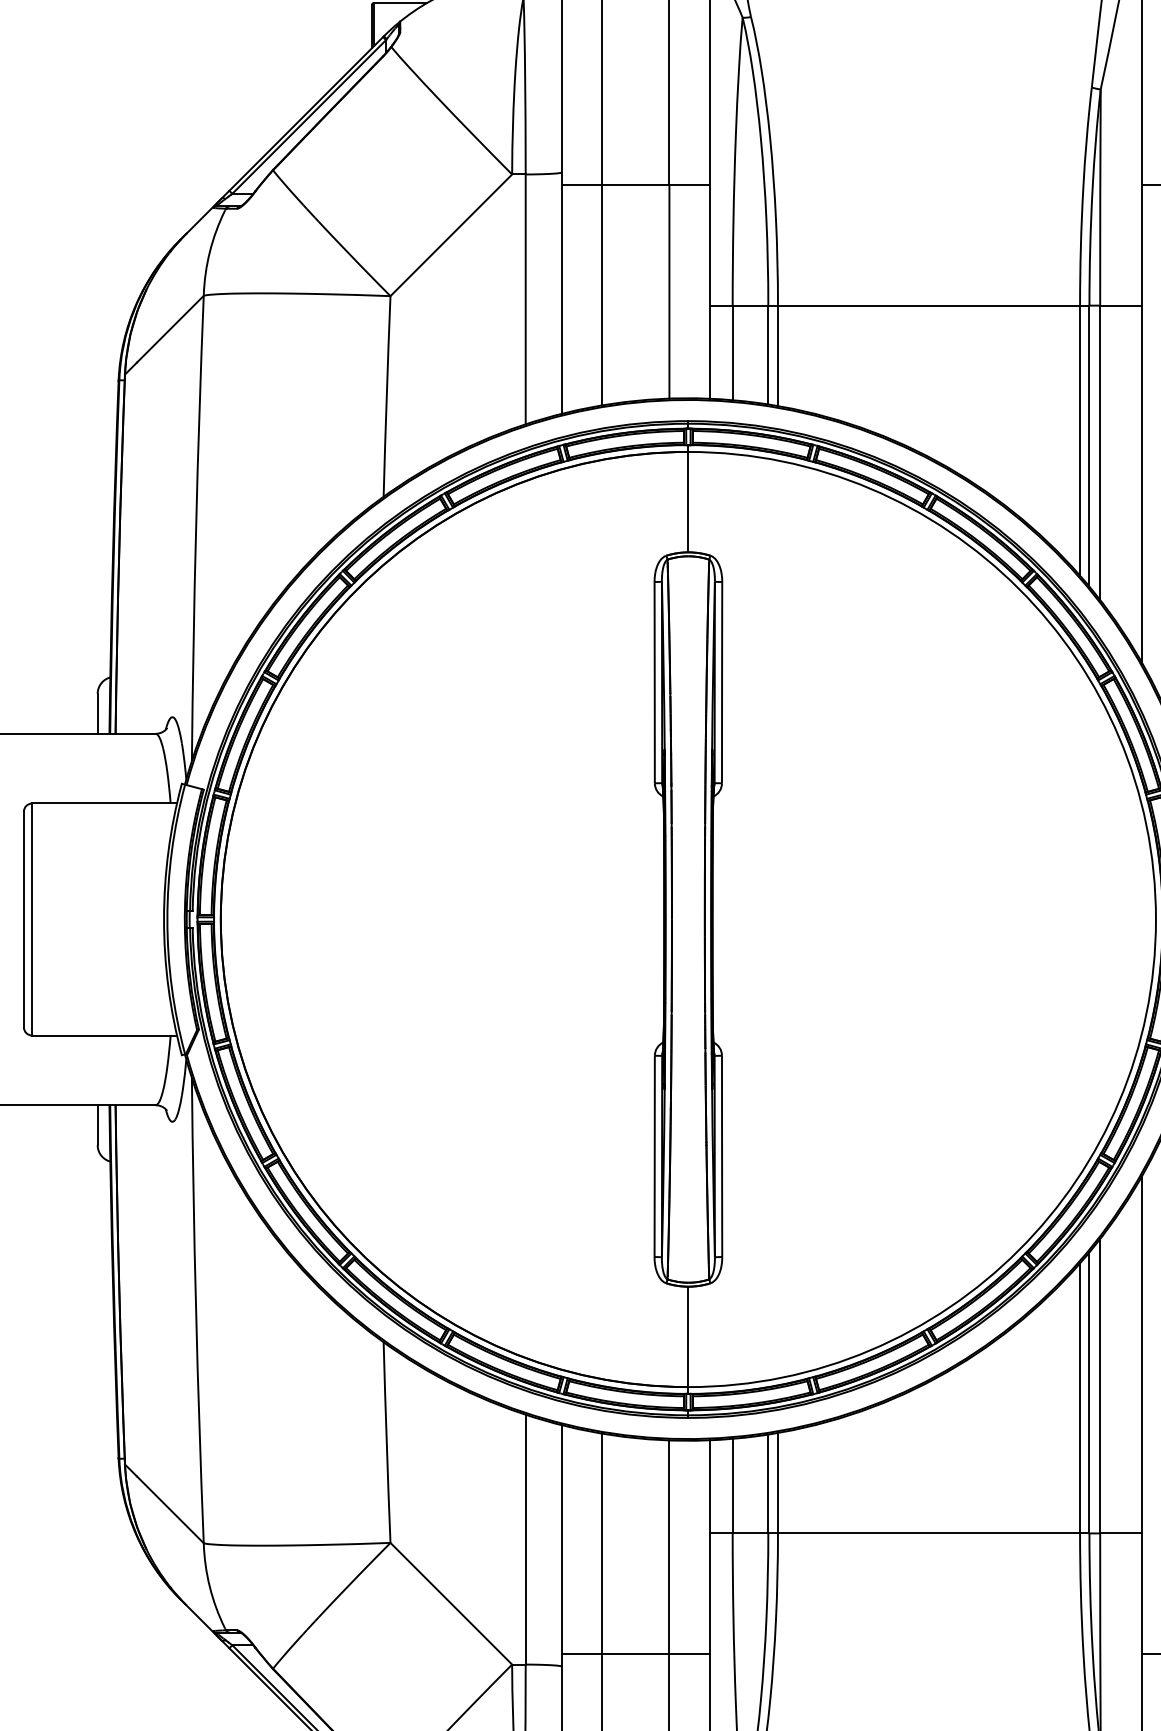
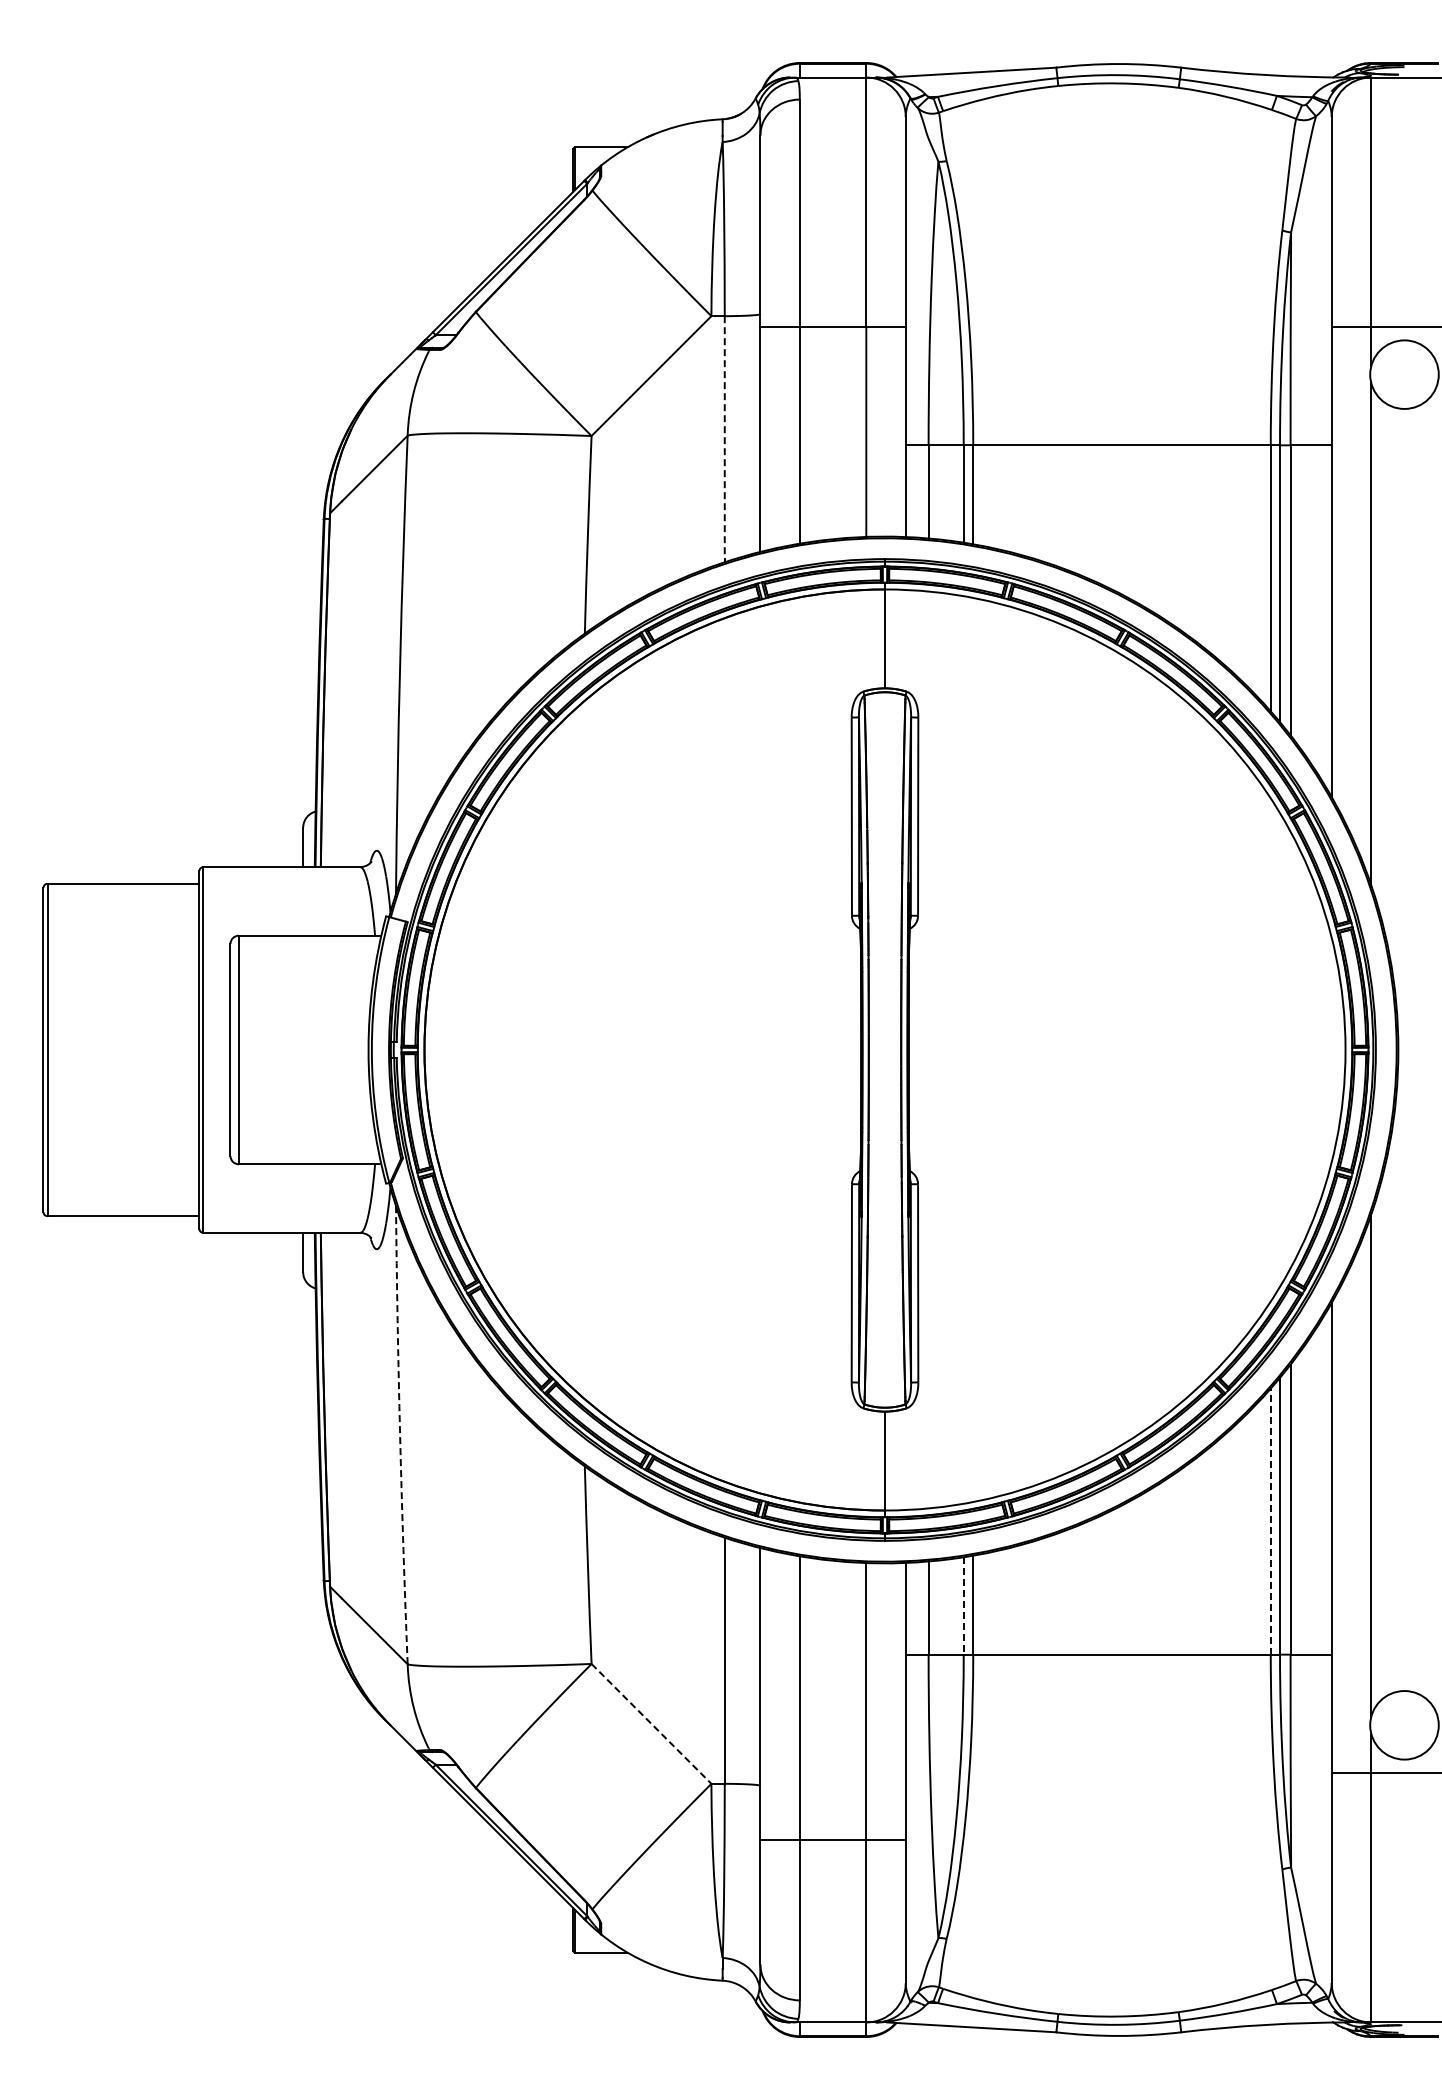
line: (525, 299) -> (724, 439), solid -> dashed
arc: (196, 1310) -> (400, 1435), solid -> dashed
line: (1079, 1398) -> (1270, 1521), solid -> dashed
line: (768, 1483) -> (963, 1605), solid -> dashed
line: (451, 1603) -> (651, 1723), solid -> dashed
line: (635, 1654) -> (832, 1840), moved

